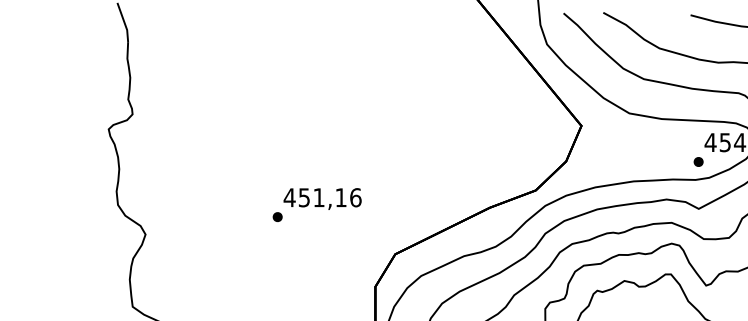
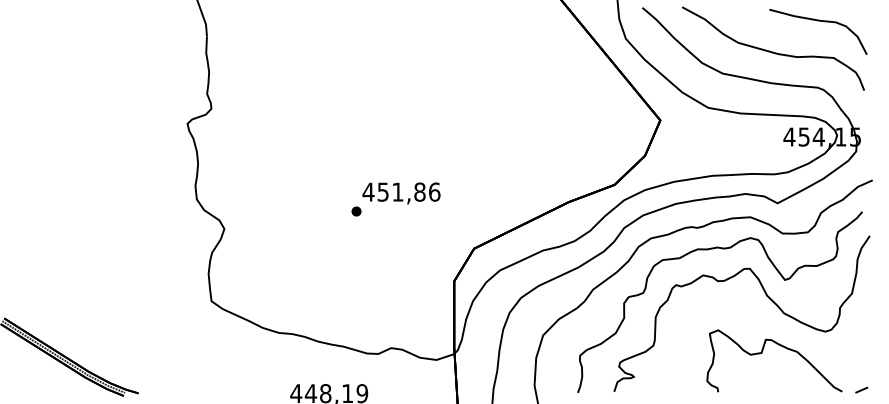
part: (698, 162) -> (777, 156), removed
text: (340, 197) -> (419, 191), 451,16 -> 451,86

